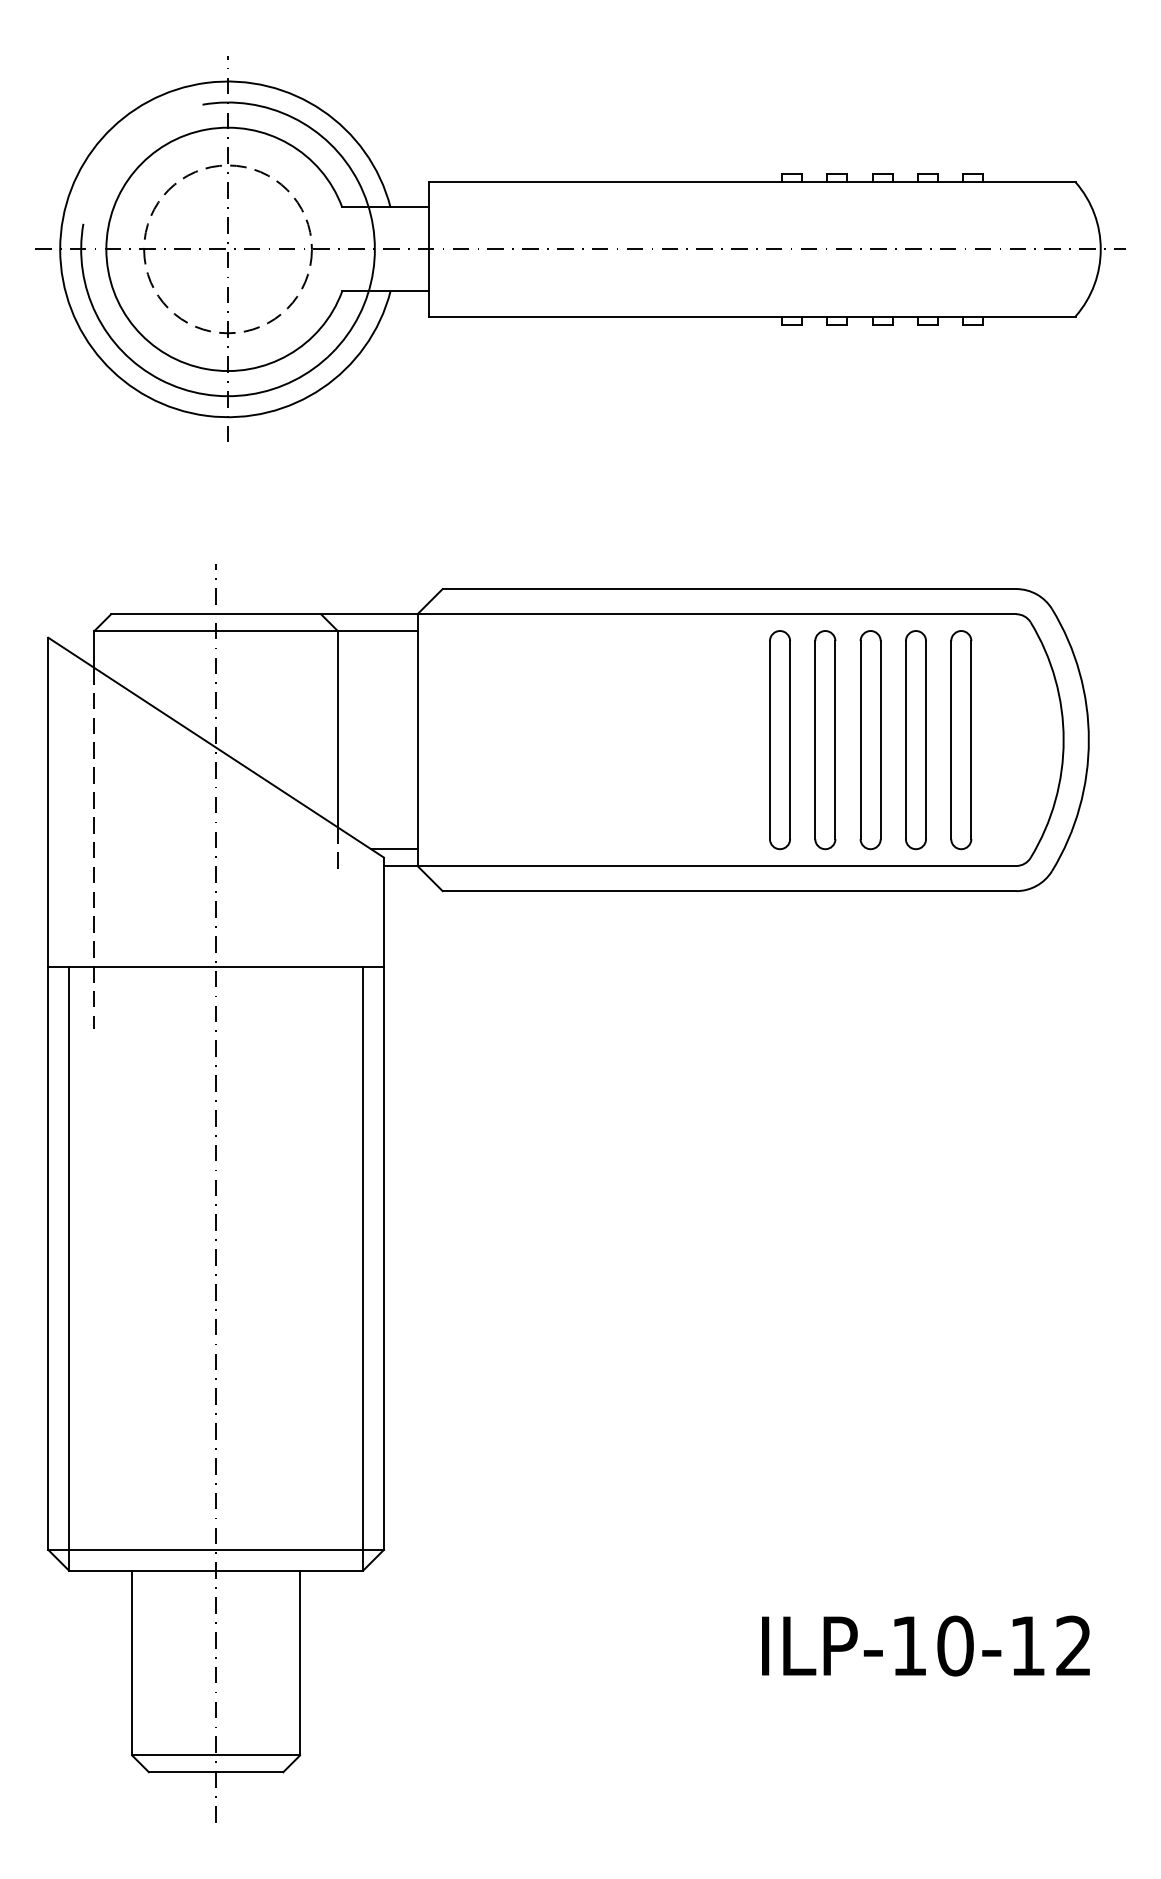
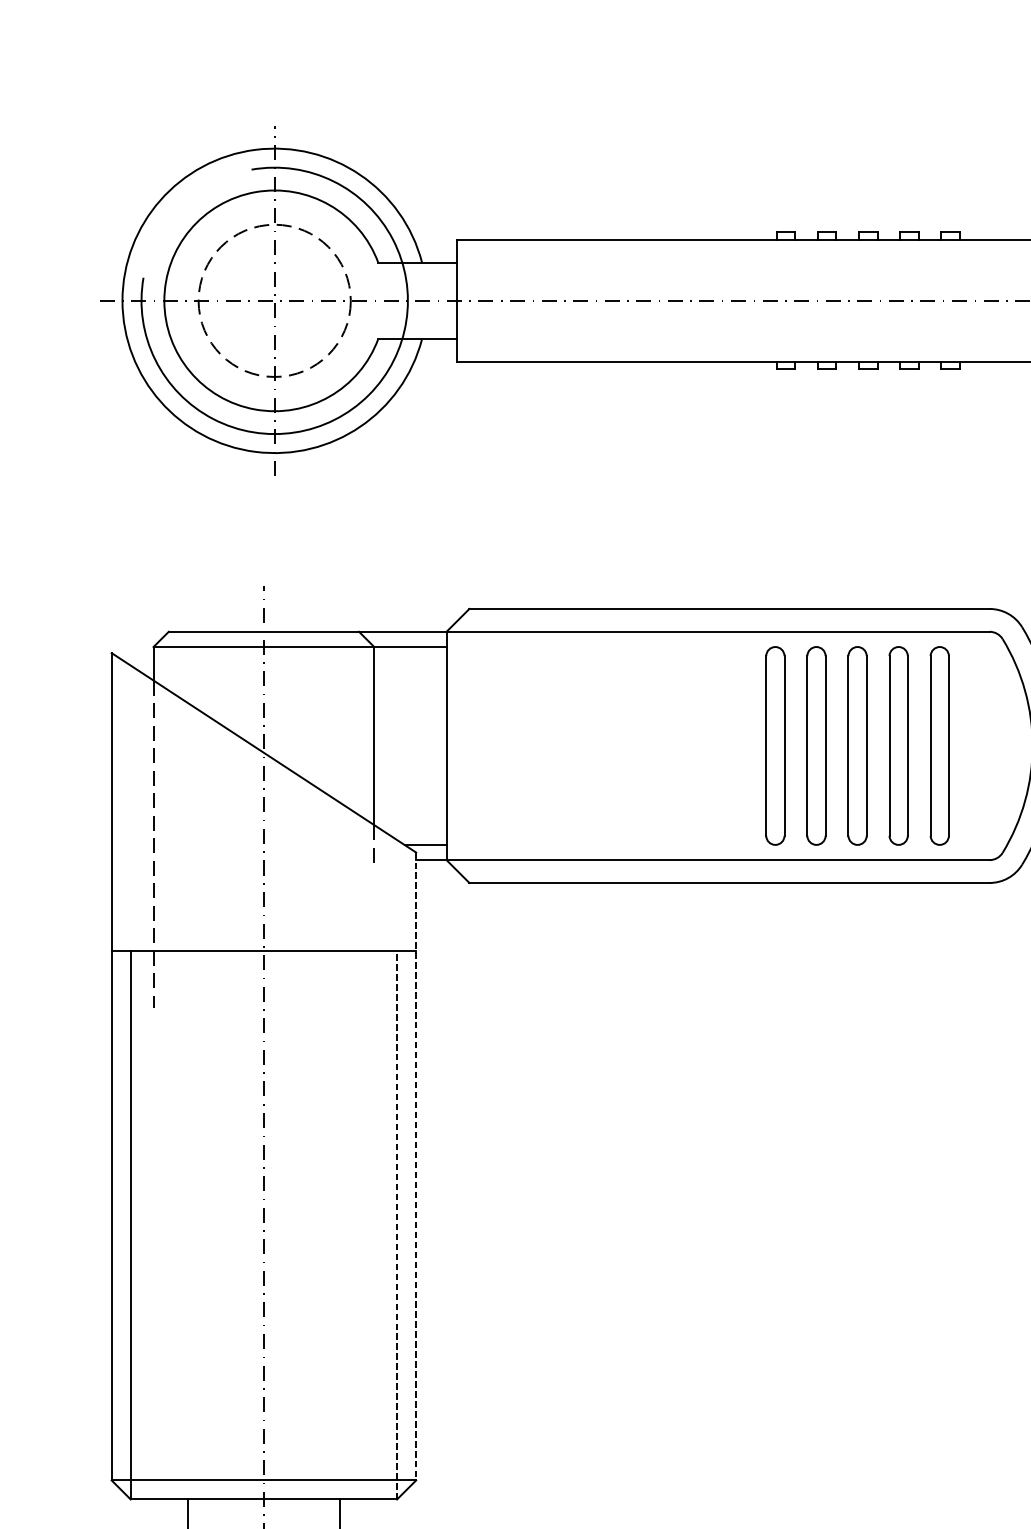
line: (383, 1204) -> (415, 1167), solid -> dashed
line: (362, 1268) -> (396, 1225), solid -> dashed

